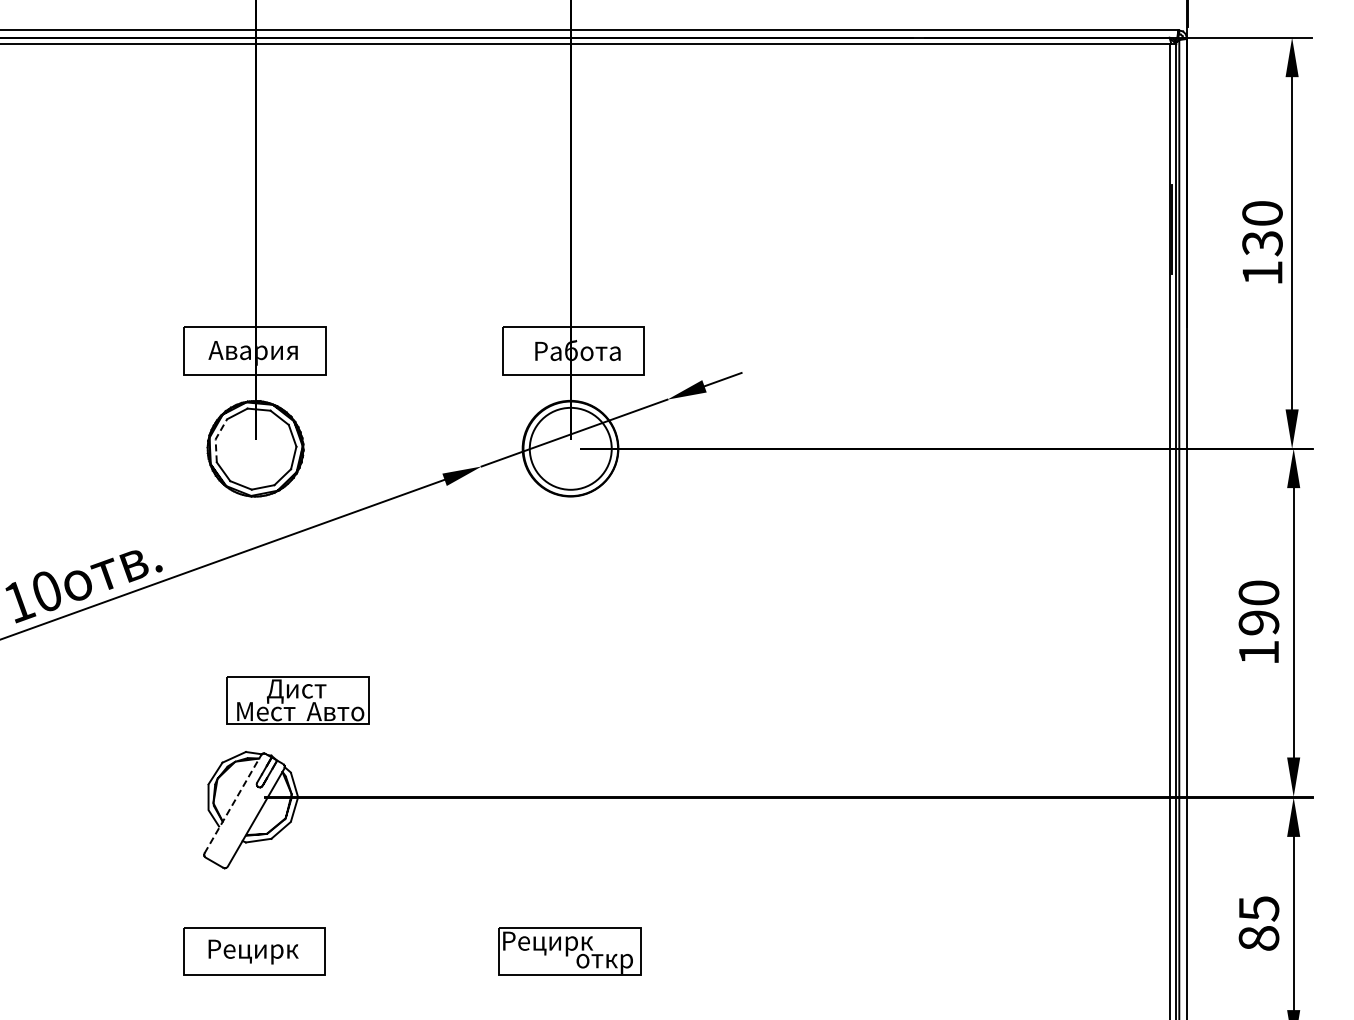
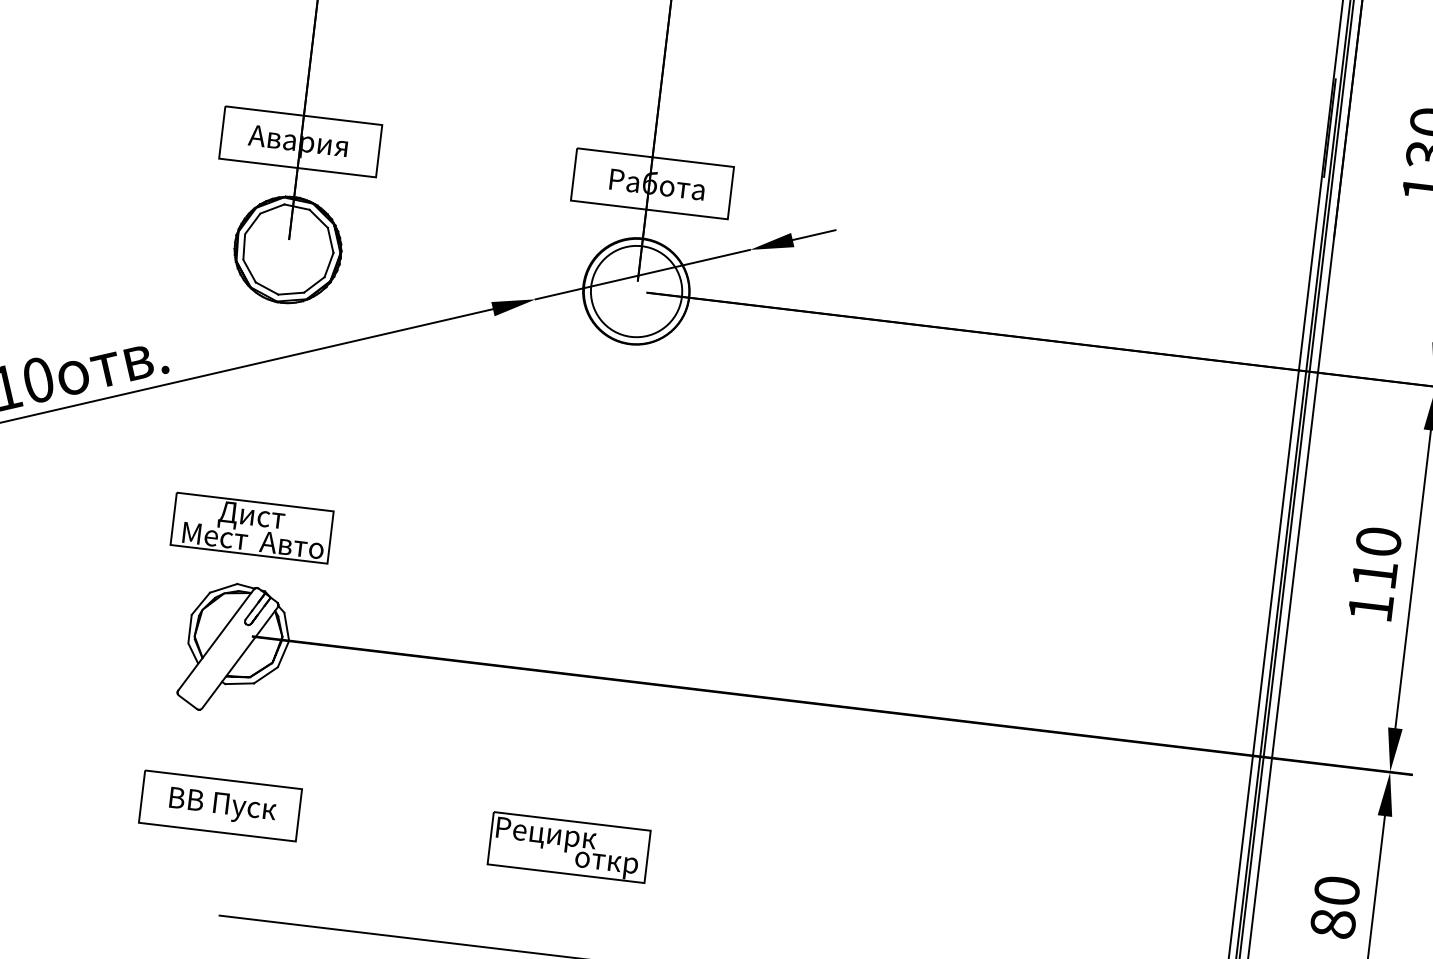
line: (215, 439) -> (244, 234), dashed -> solid
text: (1258, 622) -> (1374, 574), 190 -> 110
part: (297, 700) -> (251, 527), moved
line: (232, 804) -> (215, 640), dashed -> solid
text: (1258, 908) -> (1336, 890), 85 -> 80
text: (257, 951) -> (223, 806), Рецирк -> ВВ Пуск

